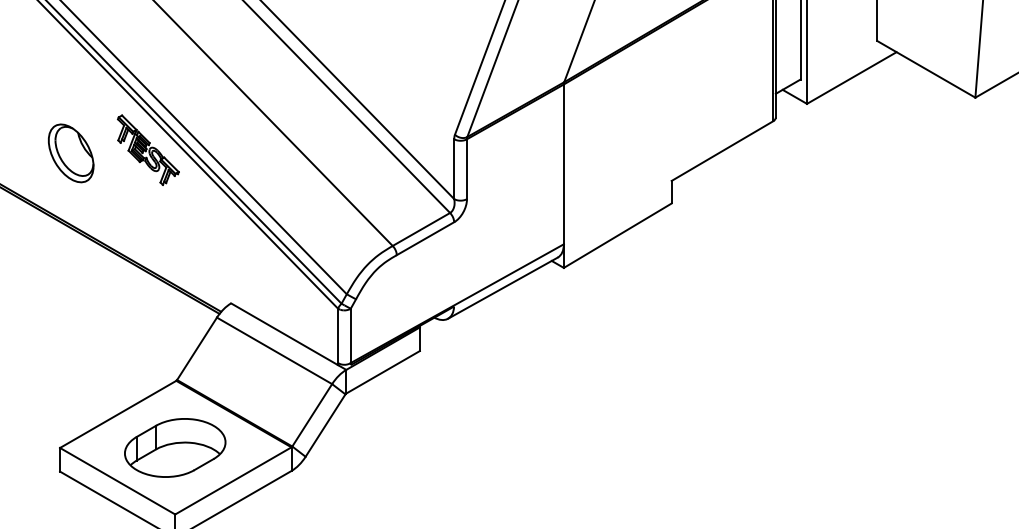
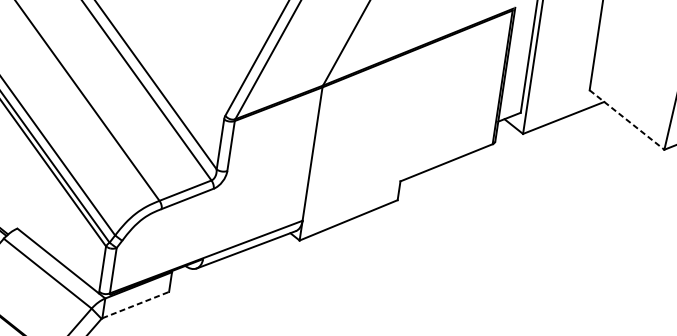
line: (926, 69) -> (627, 120), solid -> dashed
line: (383, 372) -> (136, 305), solid -> dashed

